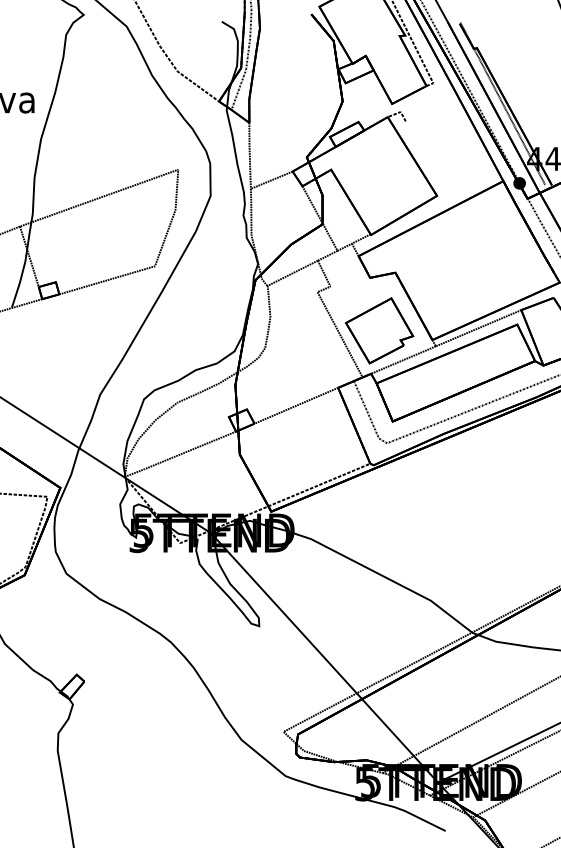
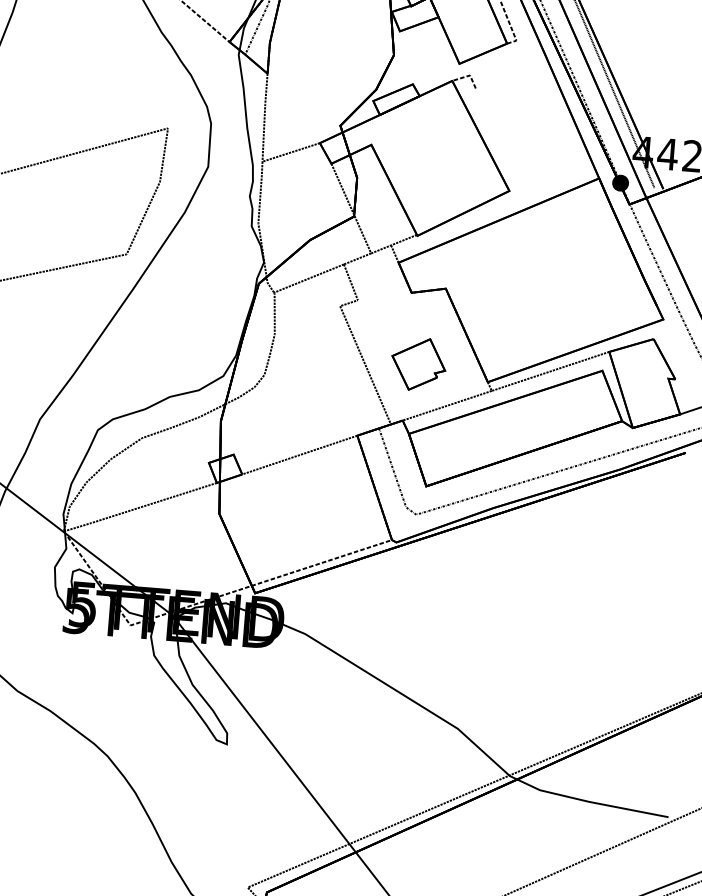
part: (379, 330) -> (418, 363), size x0.6

